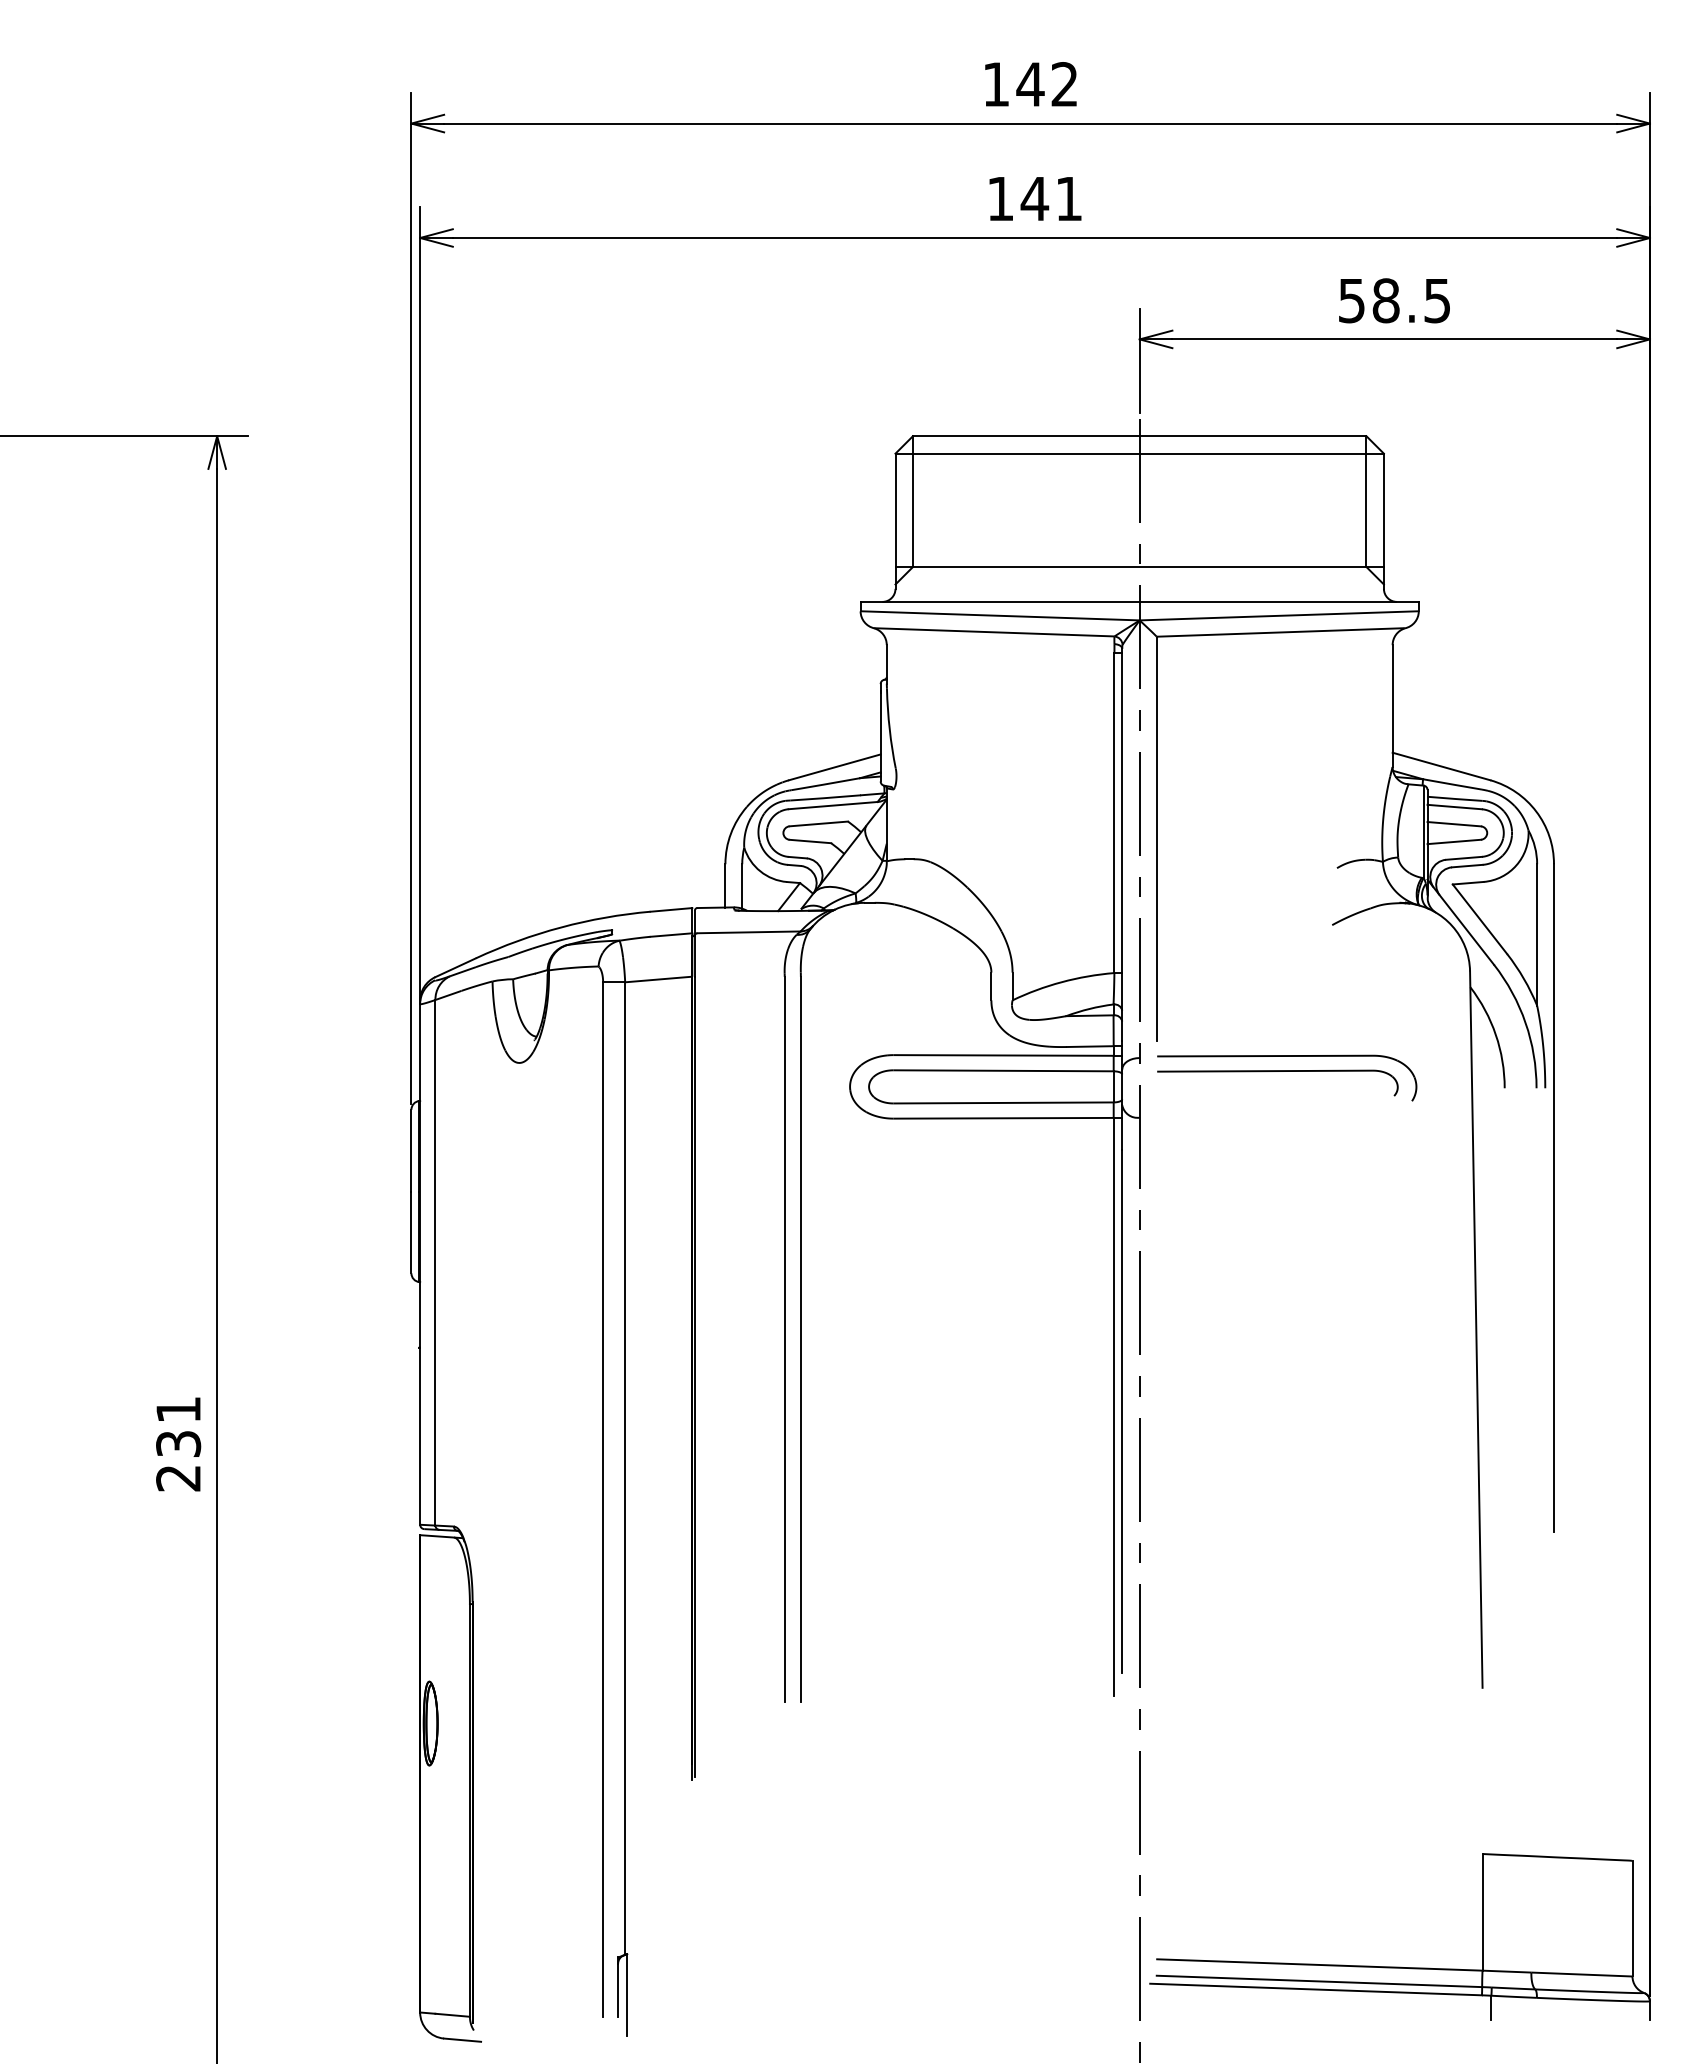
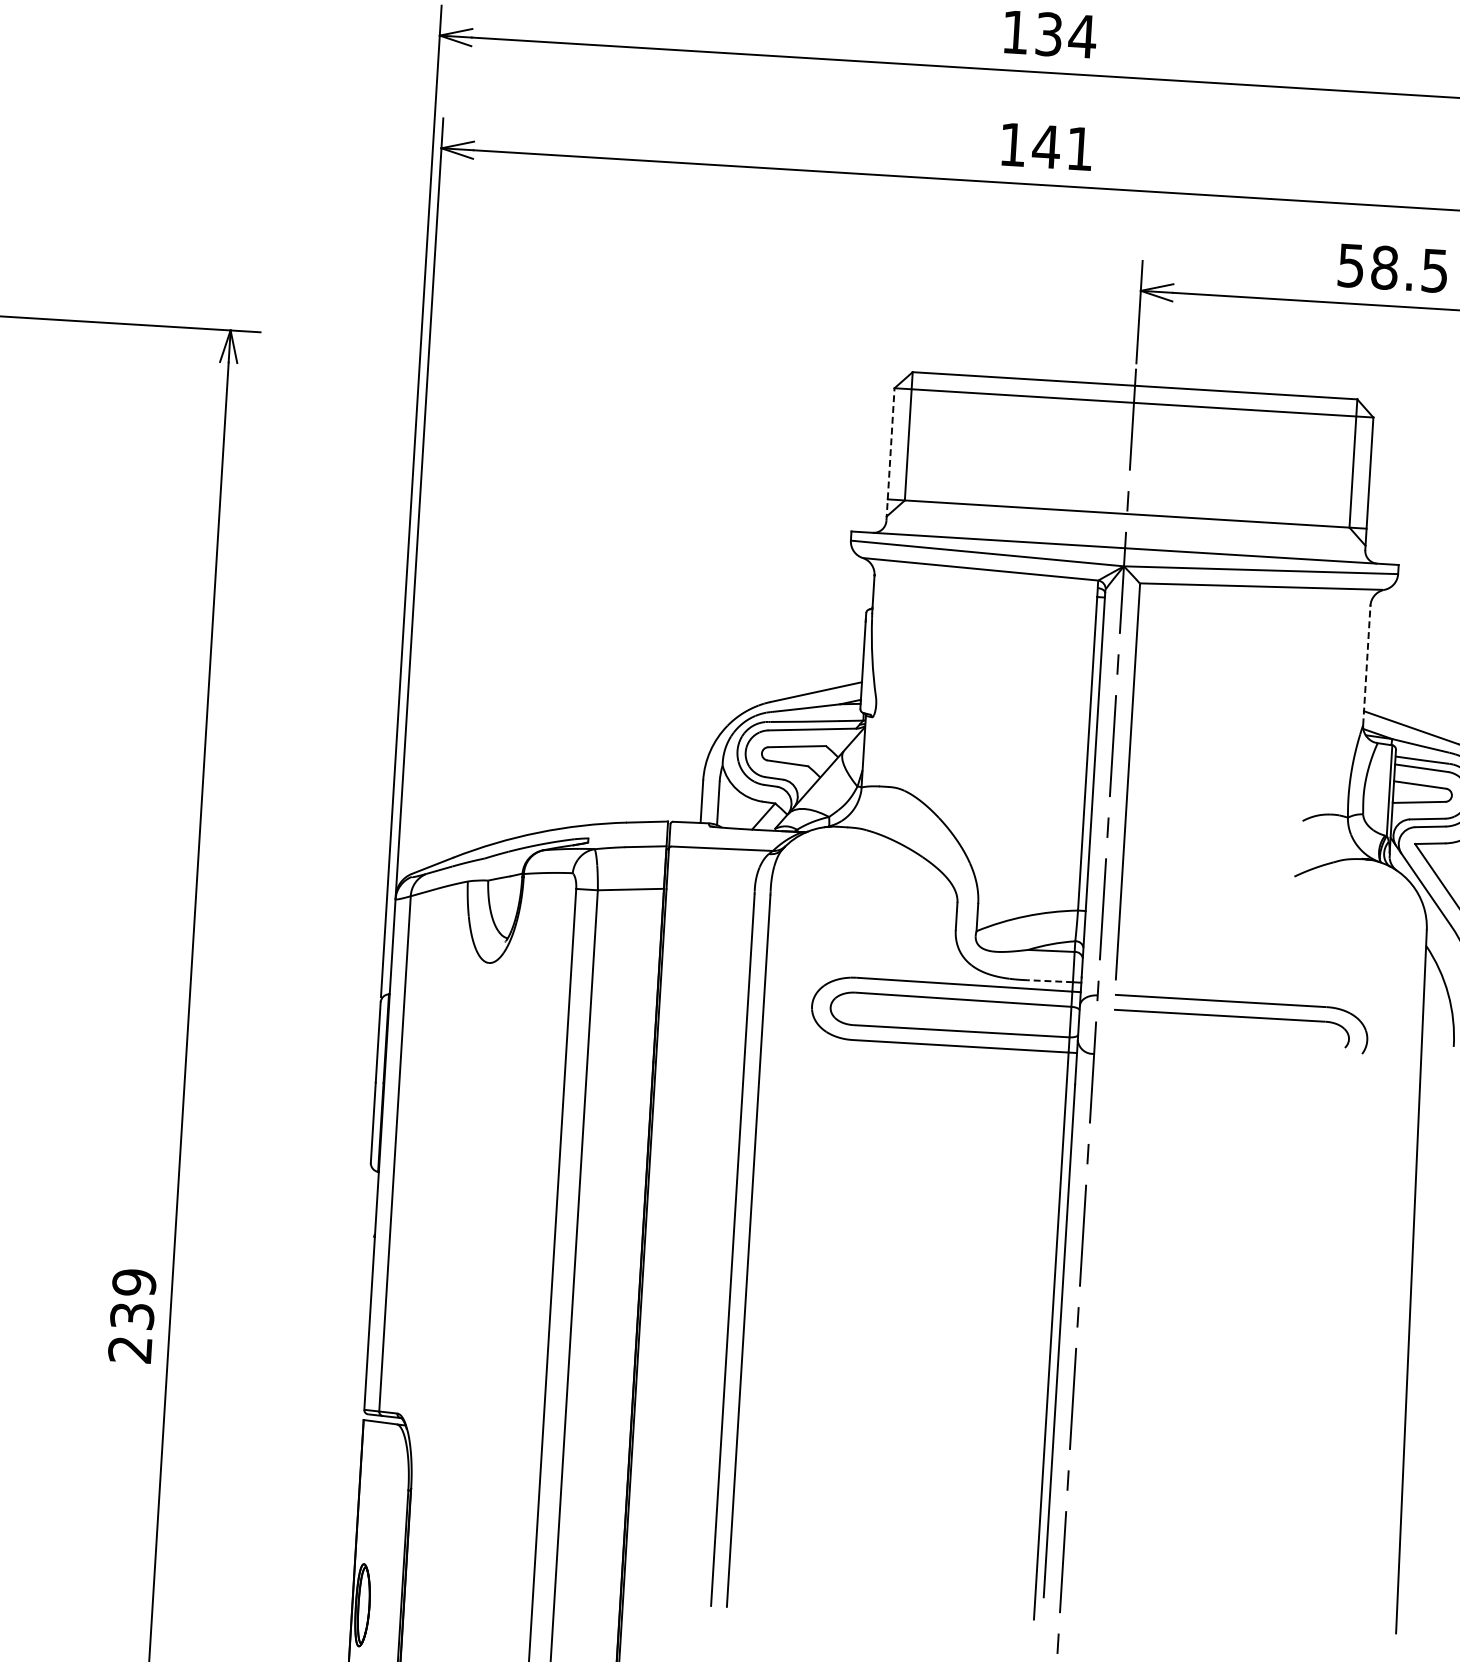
text: (1047, 84) -> (1065, 35), 142 -> 134
line: (895, 521) -> (890, 454), solid -> dashed
line: (1392, 706) -> (1366, 665), solid -> dashed
line: (1089, 1046) -> (1049, 981), solid -> dashed
text: (178, 1409) -> (134, 1282), 231 -> 239

